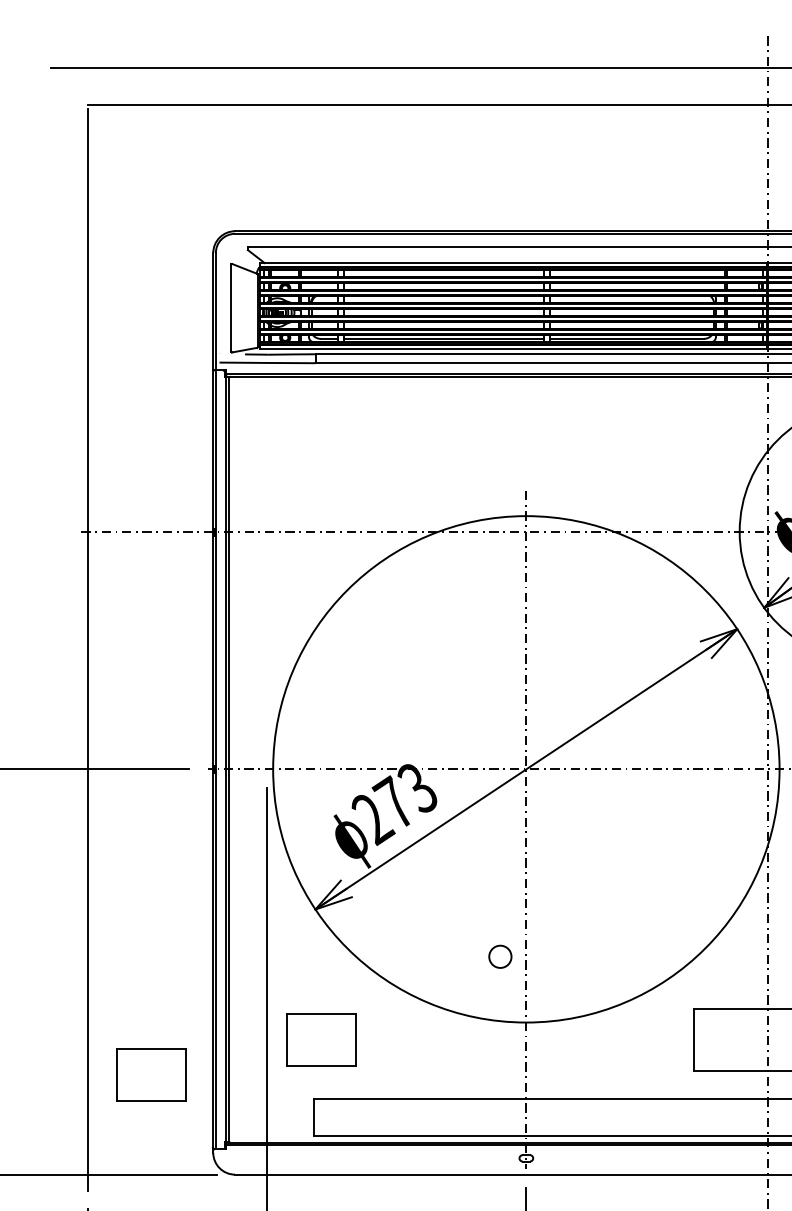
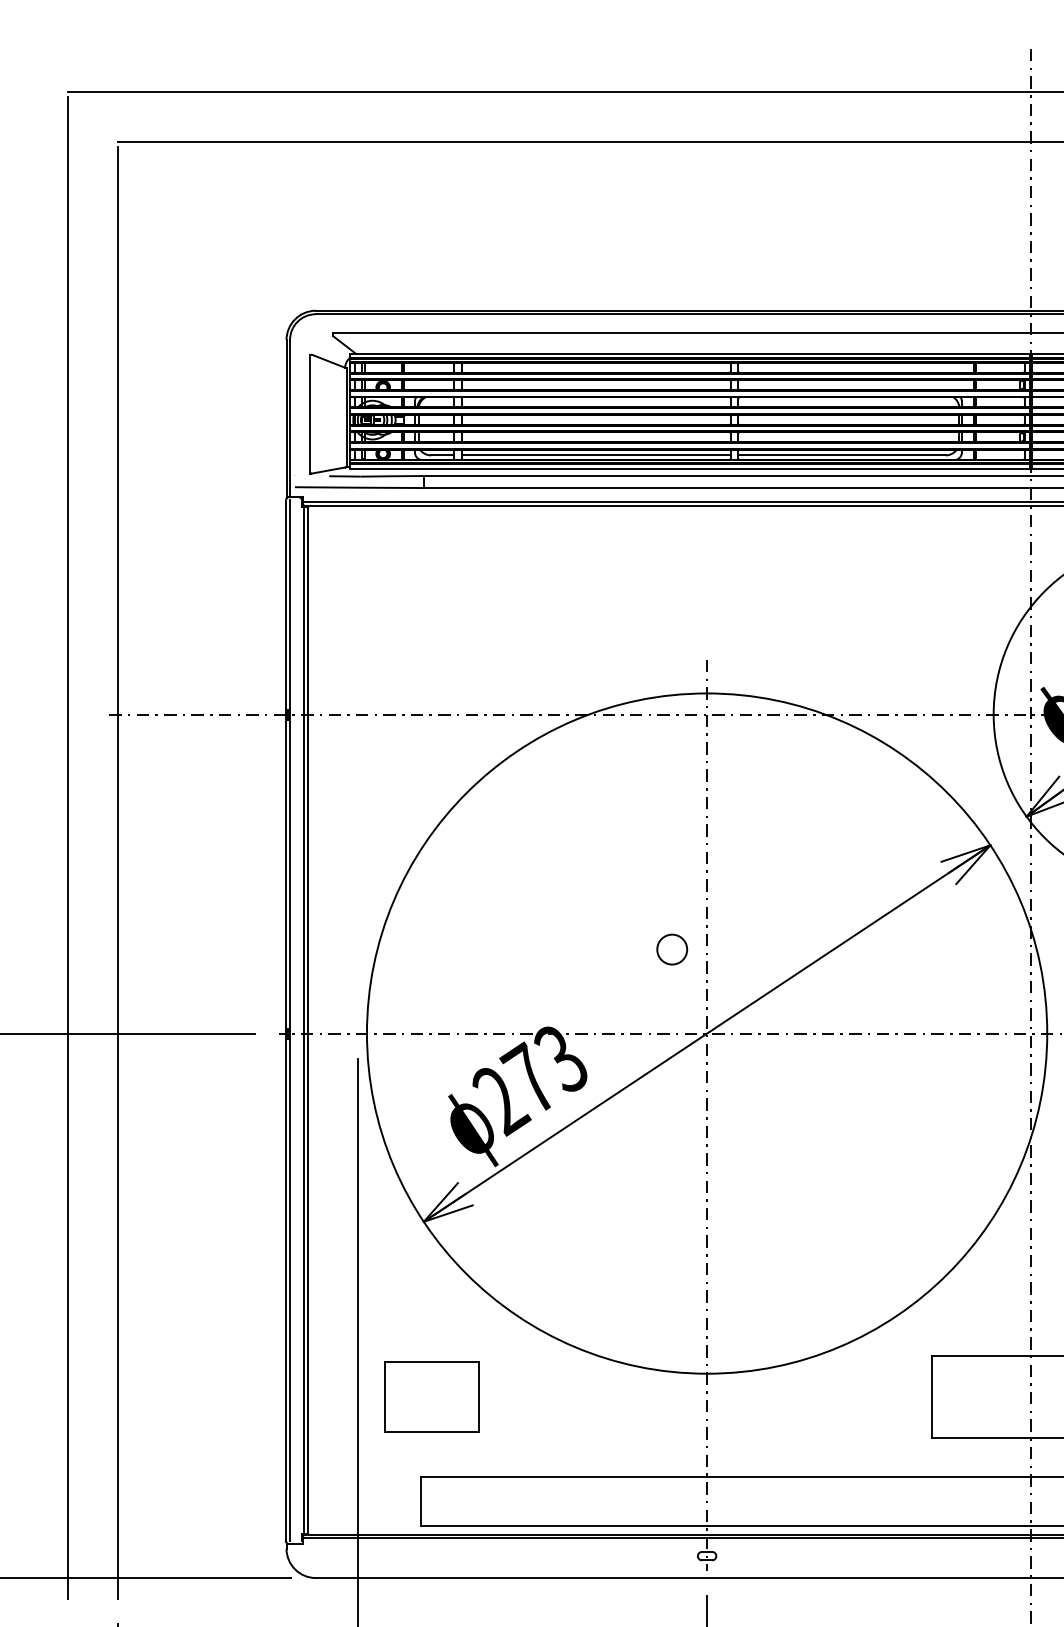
line: (50, 630) -> (67, 847), added
circle: (500, 956) -> (672, 949), moved
part: (151, 1074) -> (203, 1443), removed

